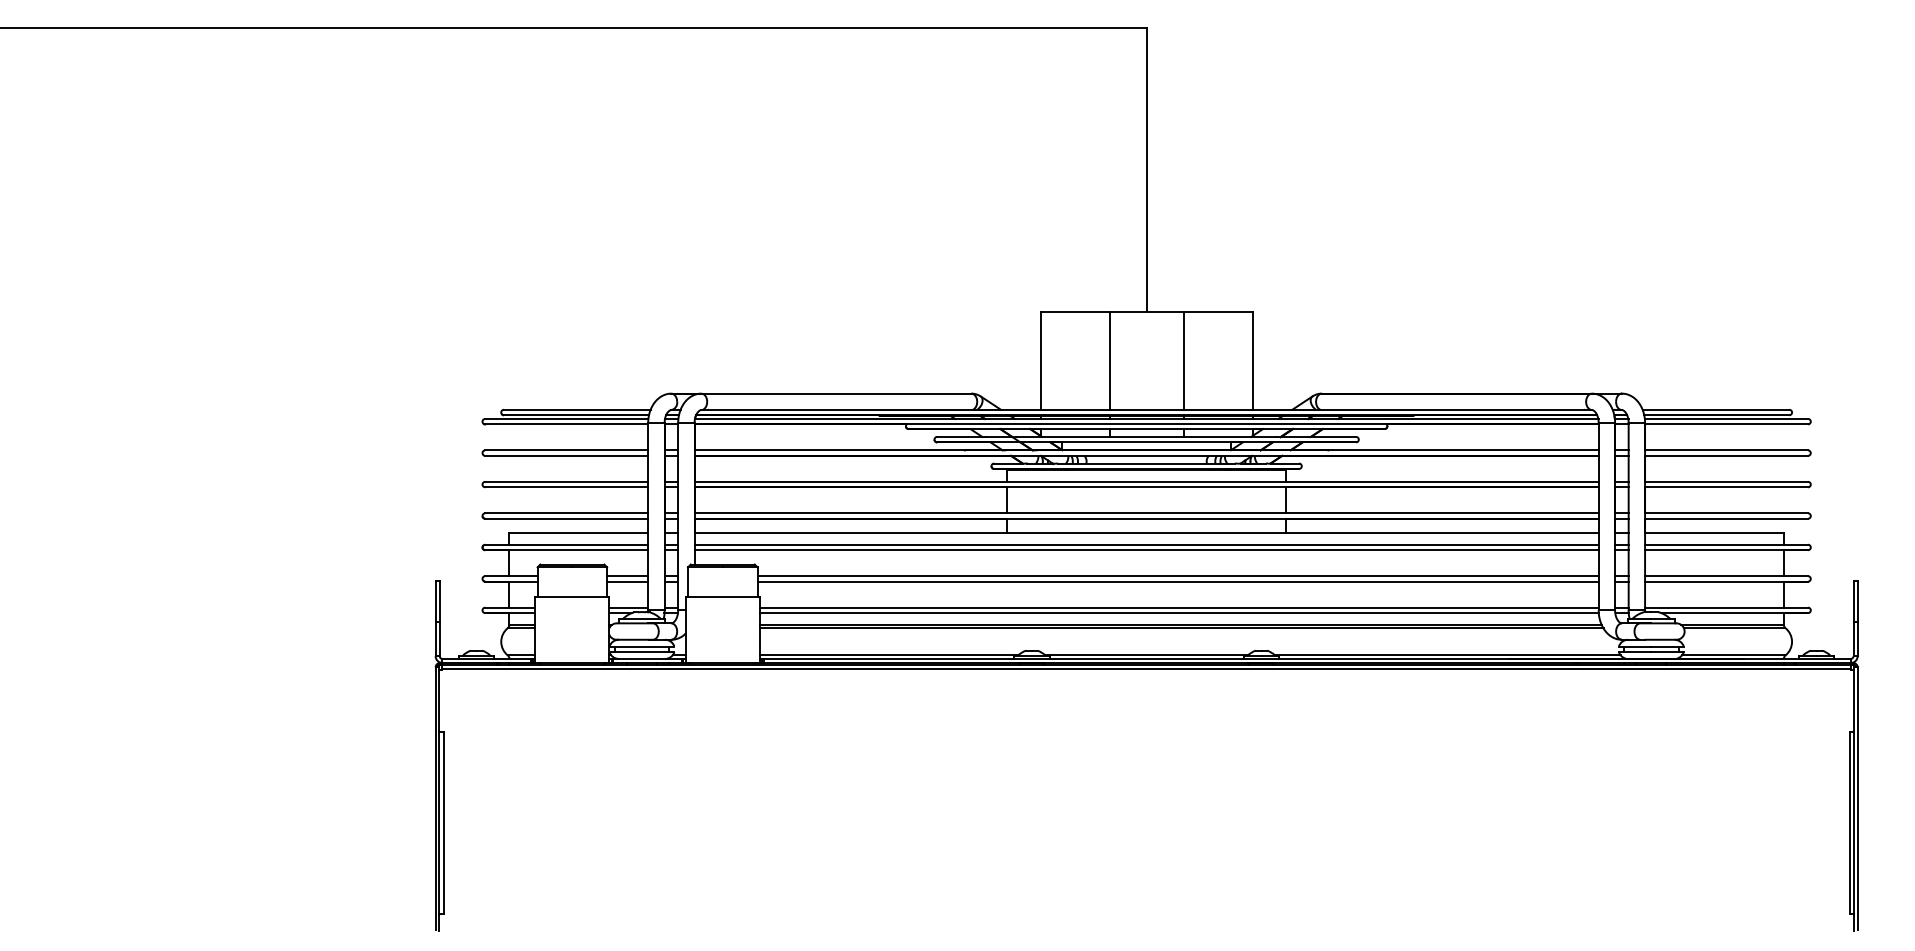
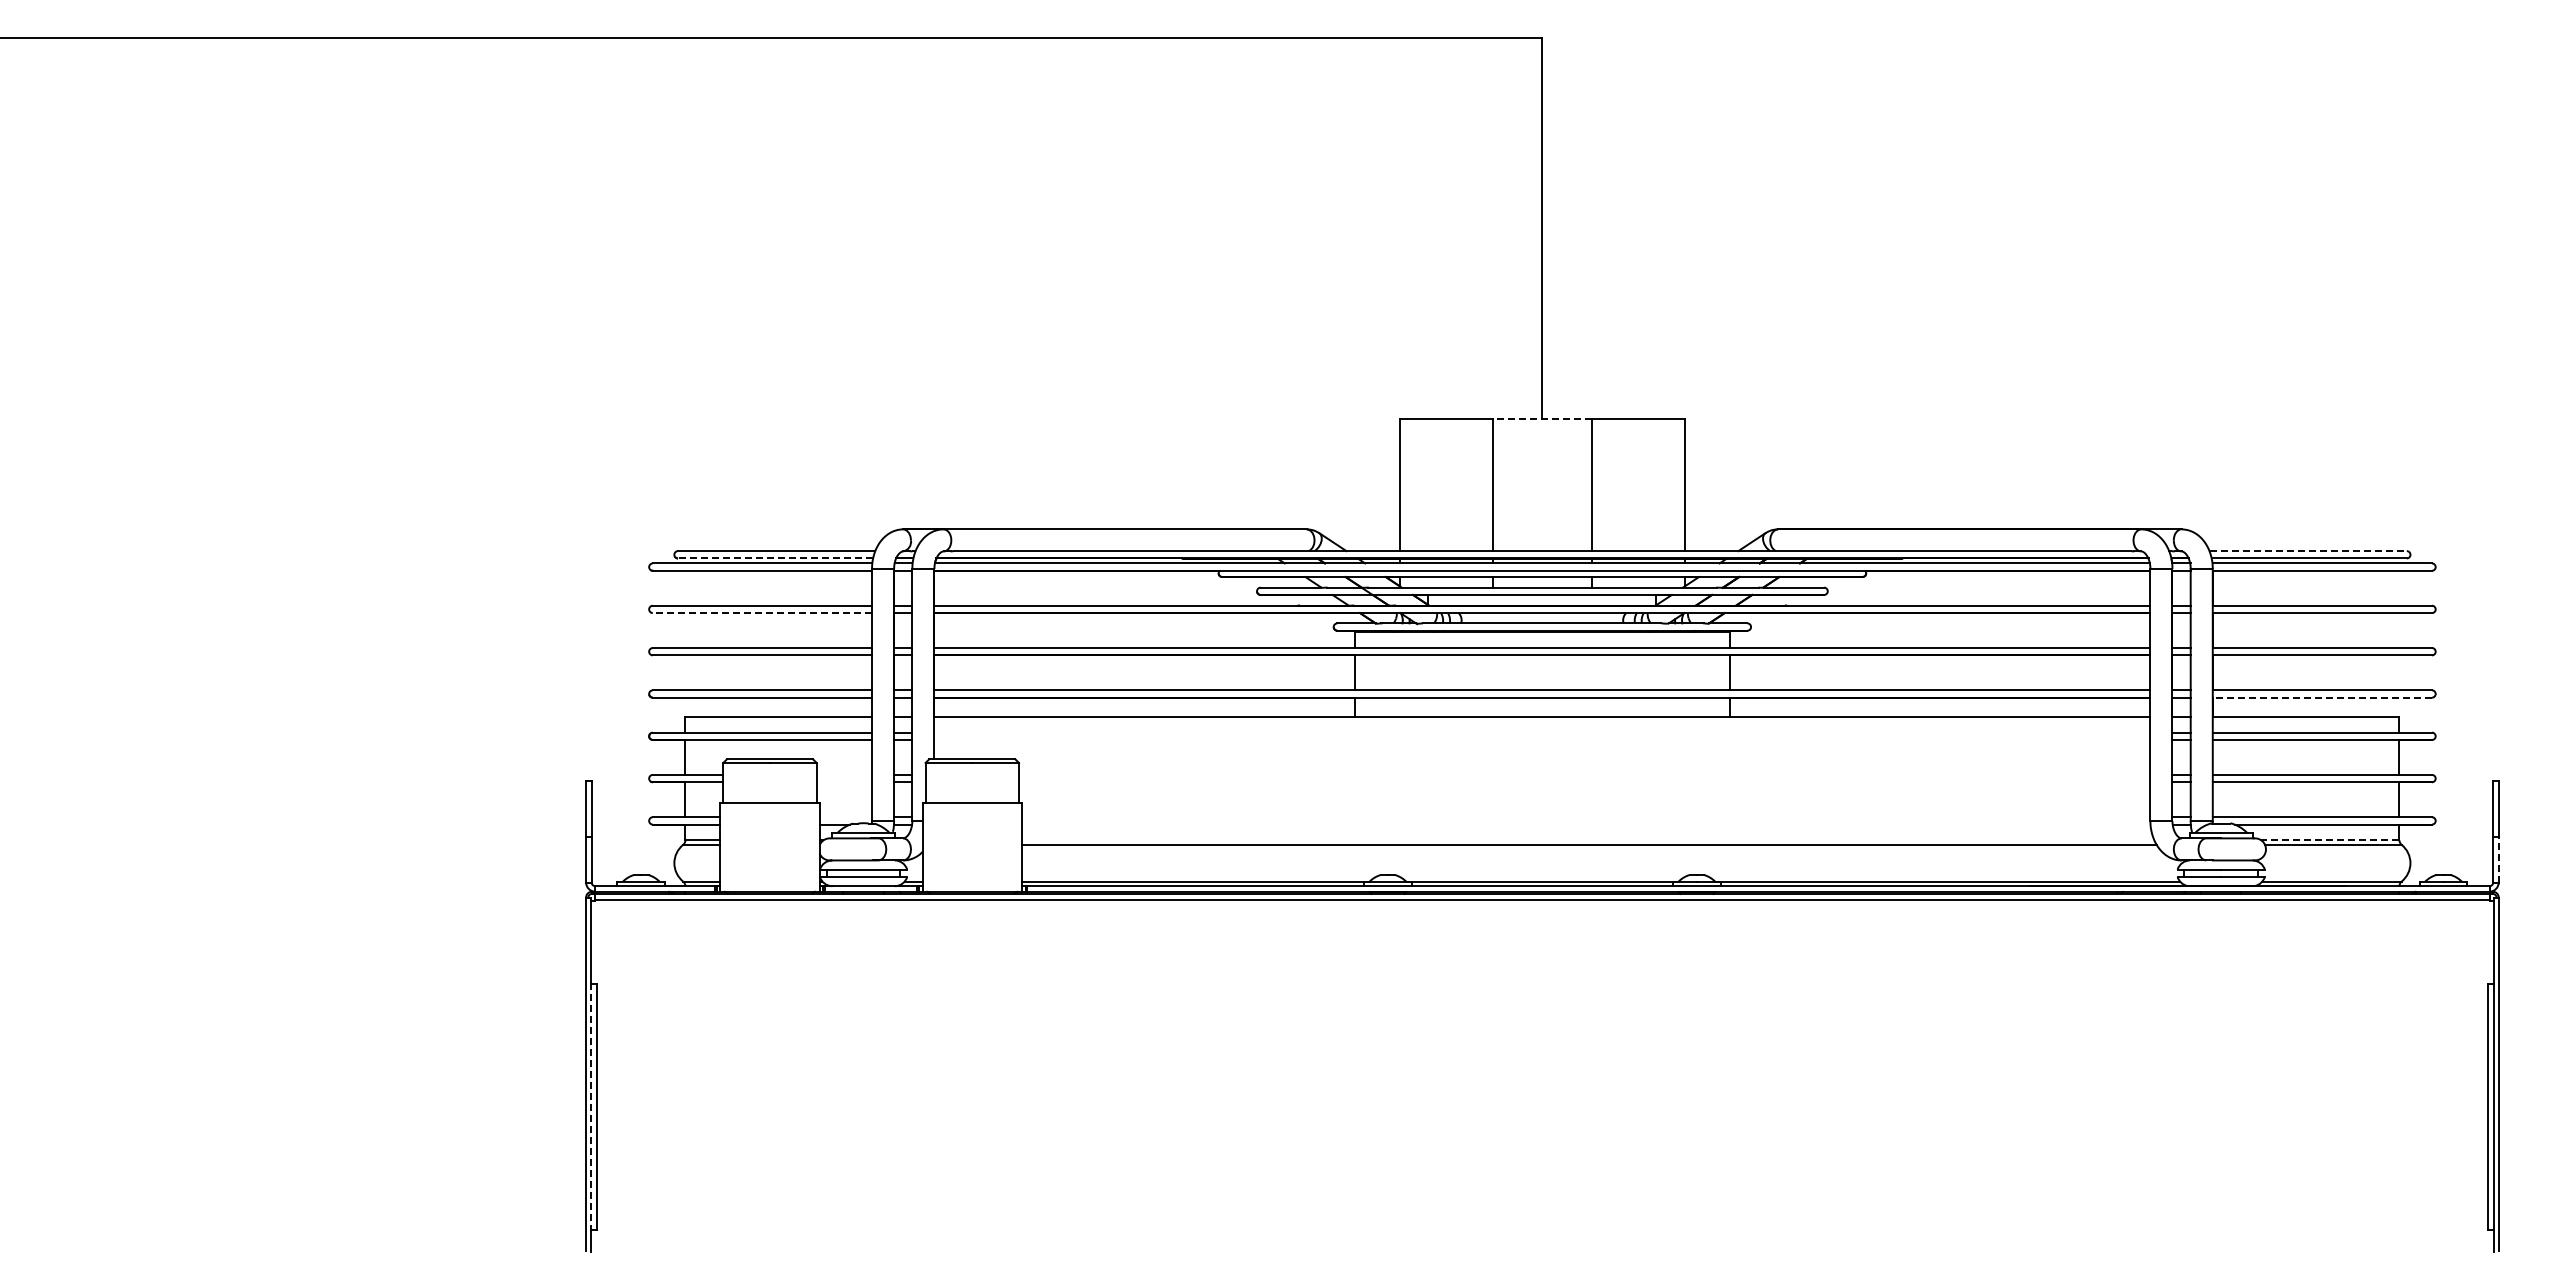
line: (1146, 311) -> (1542, 419), solid -> dashed
line: (1716, 410) -> (2308, 551), solid -> dashed
line: (575, 415) -> (774, 558), solid -> dashed
line: (566, 456) -> (762, 613), solid -> dashed
line: (1726, 518) -> (2322, 697), solid -> dashed
line: (1146, 544) -> (1542, 732), removed
line: (1146, 549) -> (1542, 739), removed
line: (627, 575) -> (844, 774), removed
line: (1177, 575) -> (1584, 774), removed
line: (627, 581) -> (844, 782), removed
line: (1177, 581) -> (1584, 782), removed
line: (628, 607) -> (845, 817), removed
line: (1178, 607) -> (1585, 817), removed
line: (1178, 613) -> (1585, 824), removed
line: (1180, 624) -> (1587, 840), removed
line: (1731, 624) -> (2329, 840), solid -> dashed
line: (1857, 639) -> (2498, 859), solid -> dashed
line: (438, 823) -> (590, 1107), solid -> dashed

